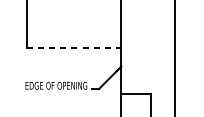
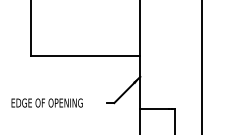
line: (73, 48) -> (85, 55), dashed -> solid
text: (55, 85) -> (46, 102), moved

